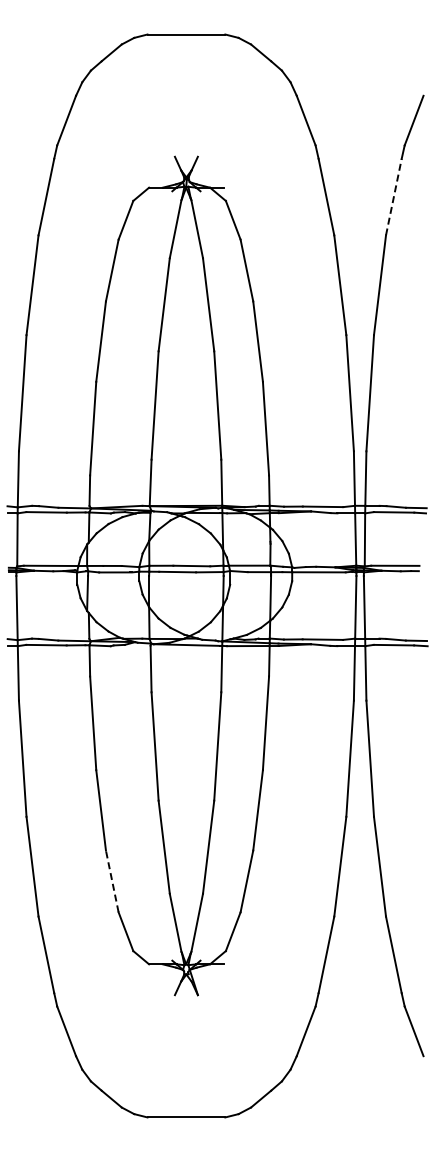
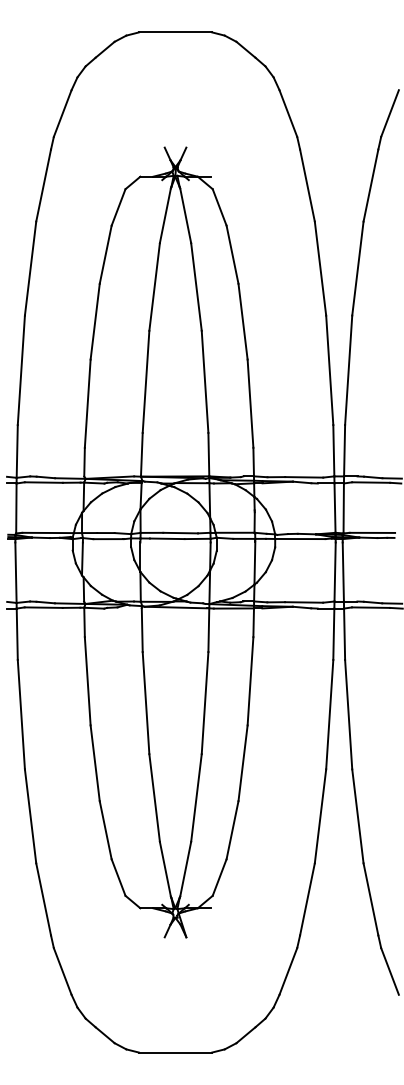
line: (393, 196) -> (370, 185), dashed -> solid
line: (112, 880) -> (105, 829), dashed -> solid

